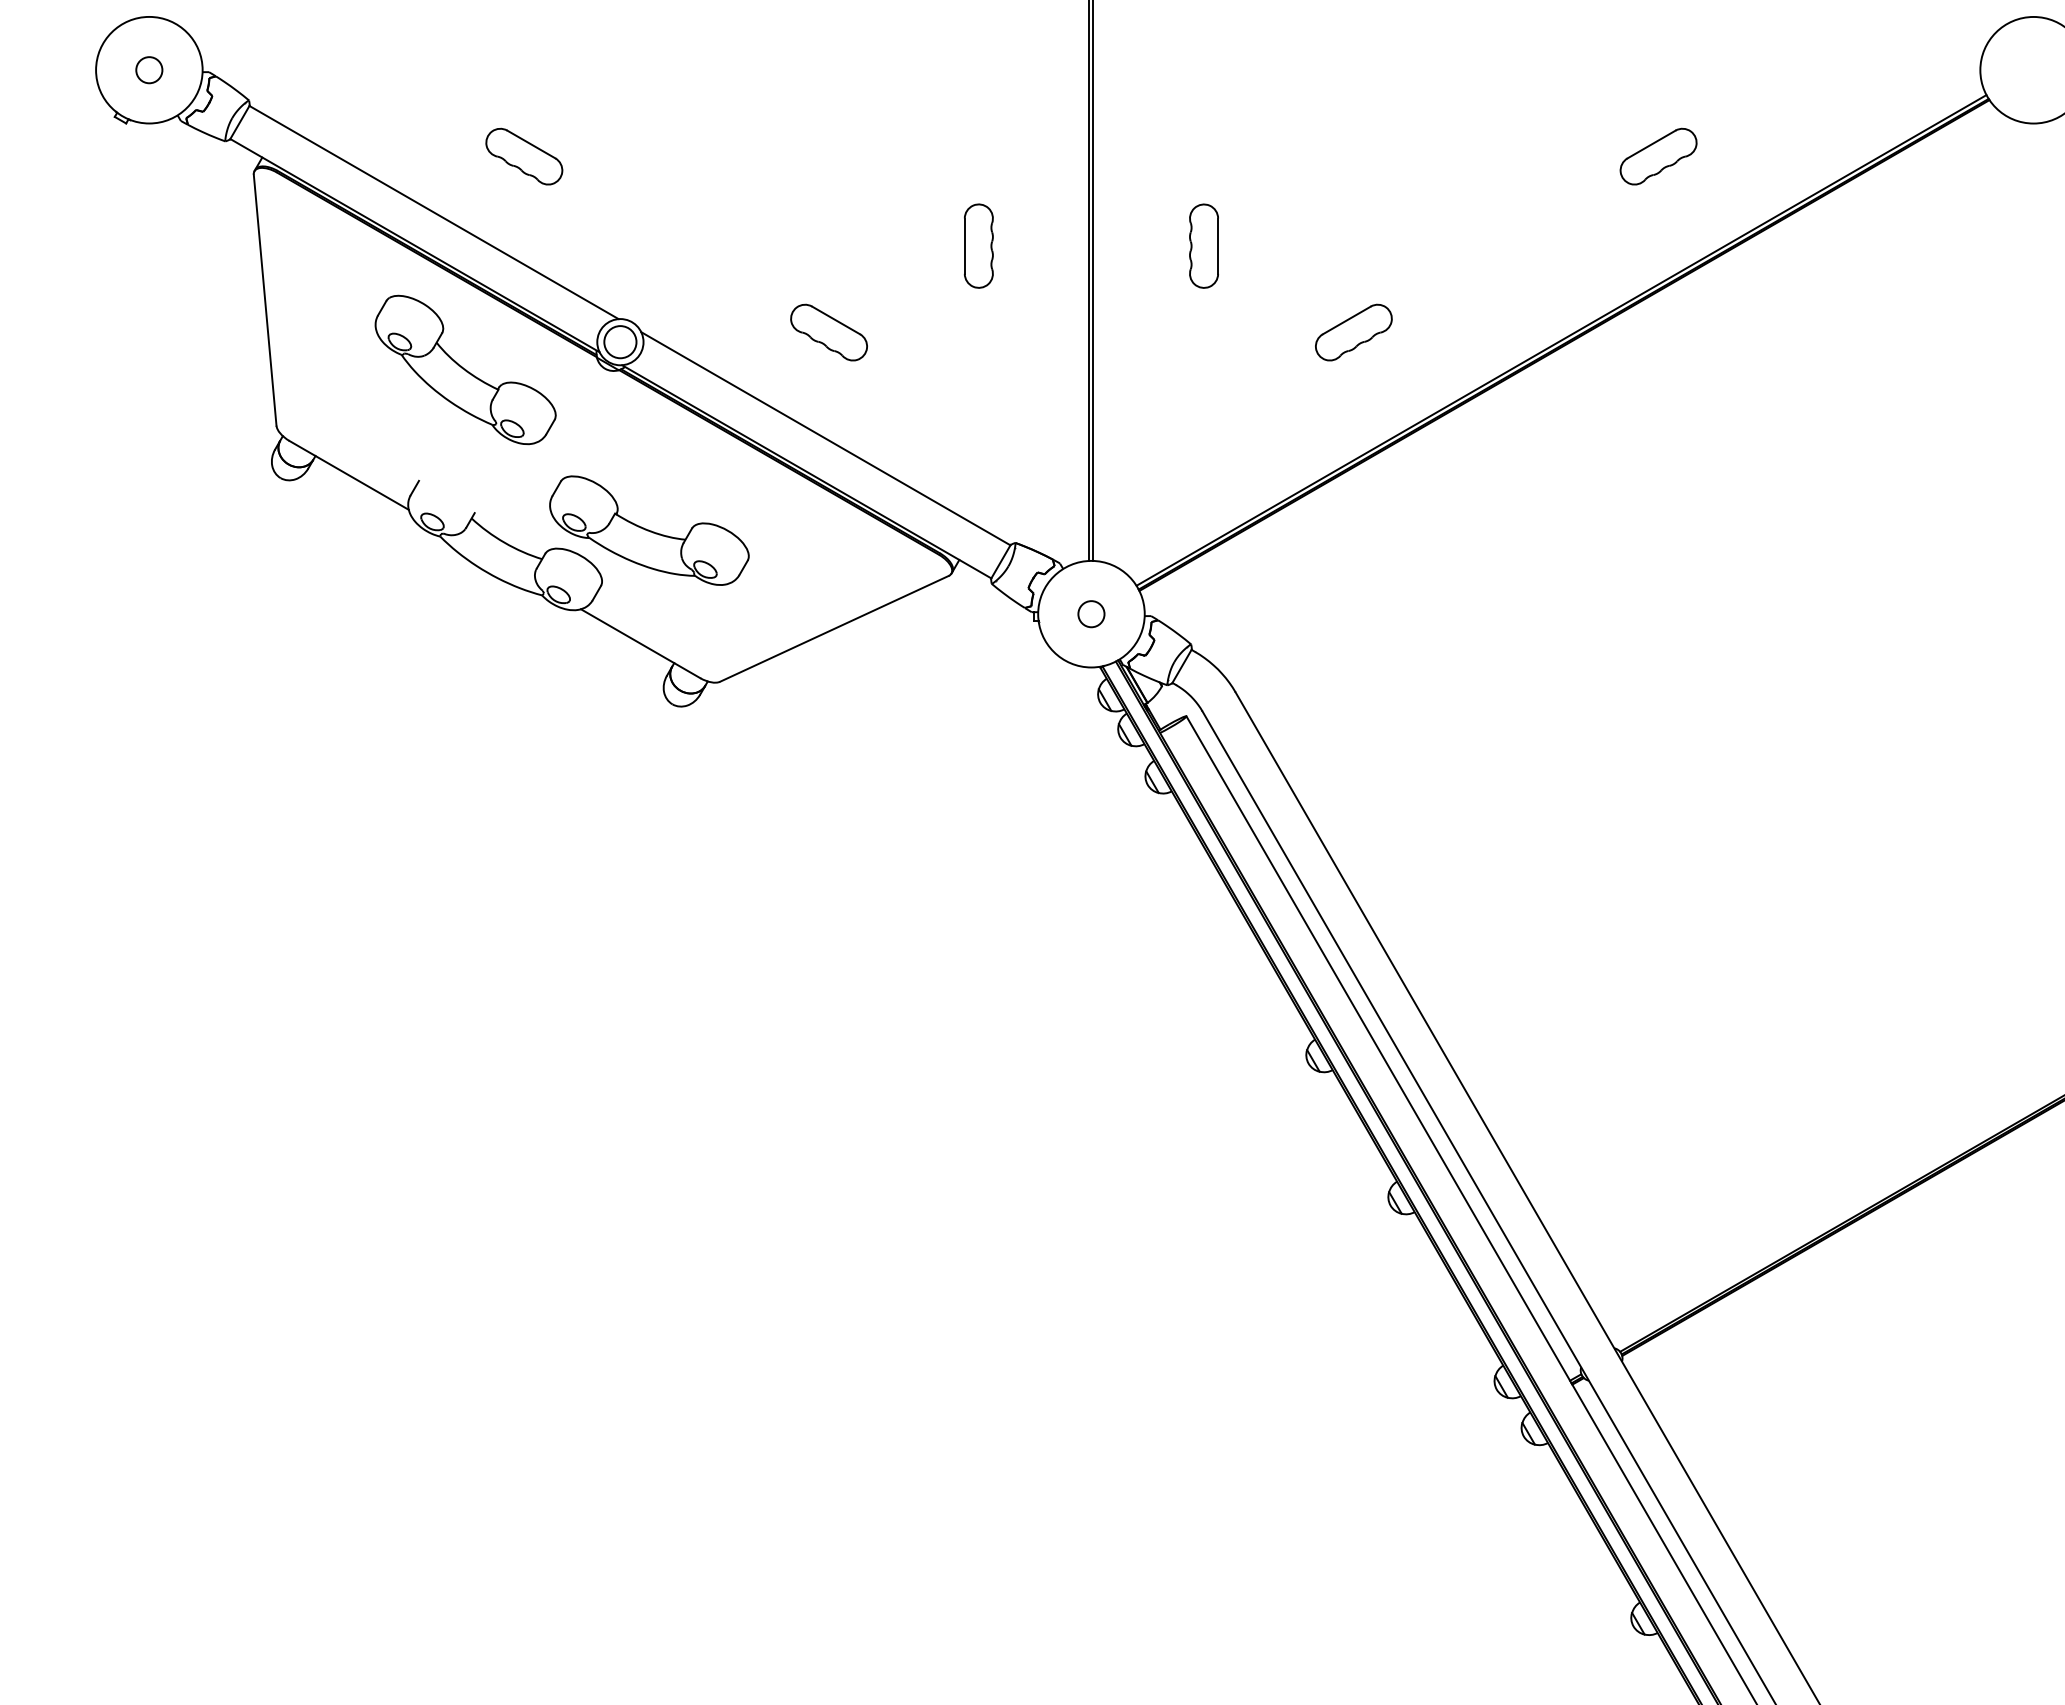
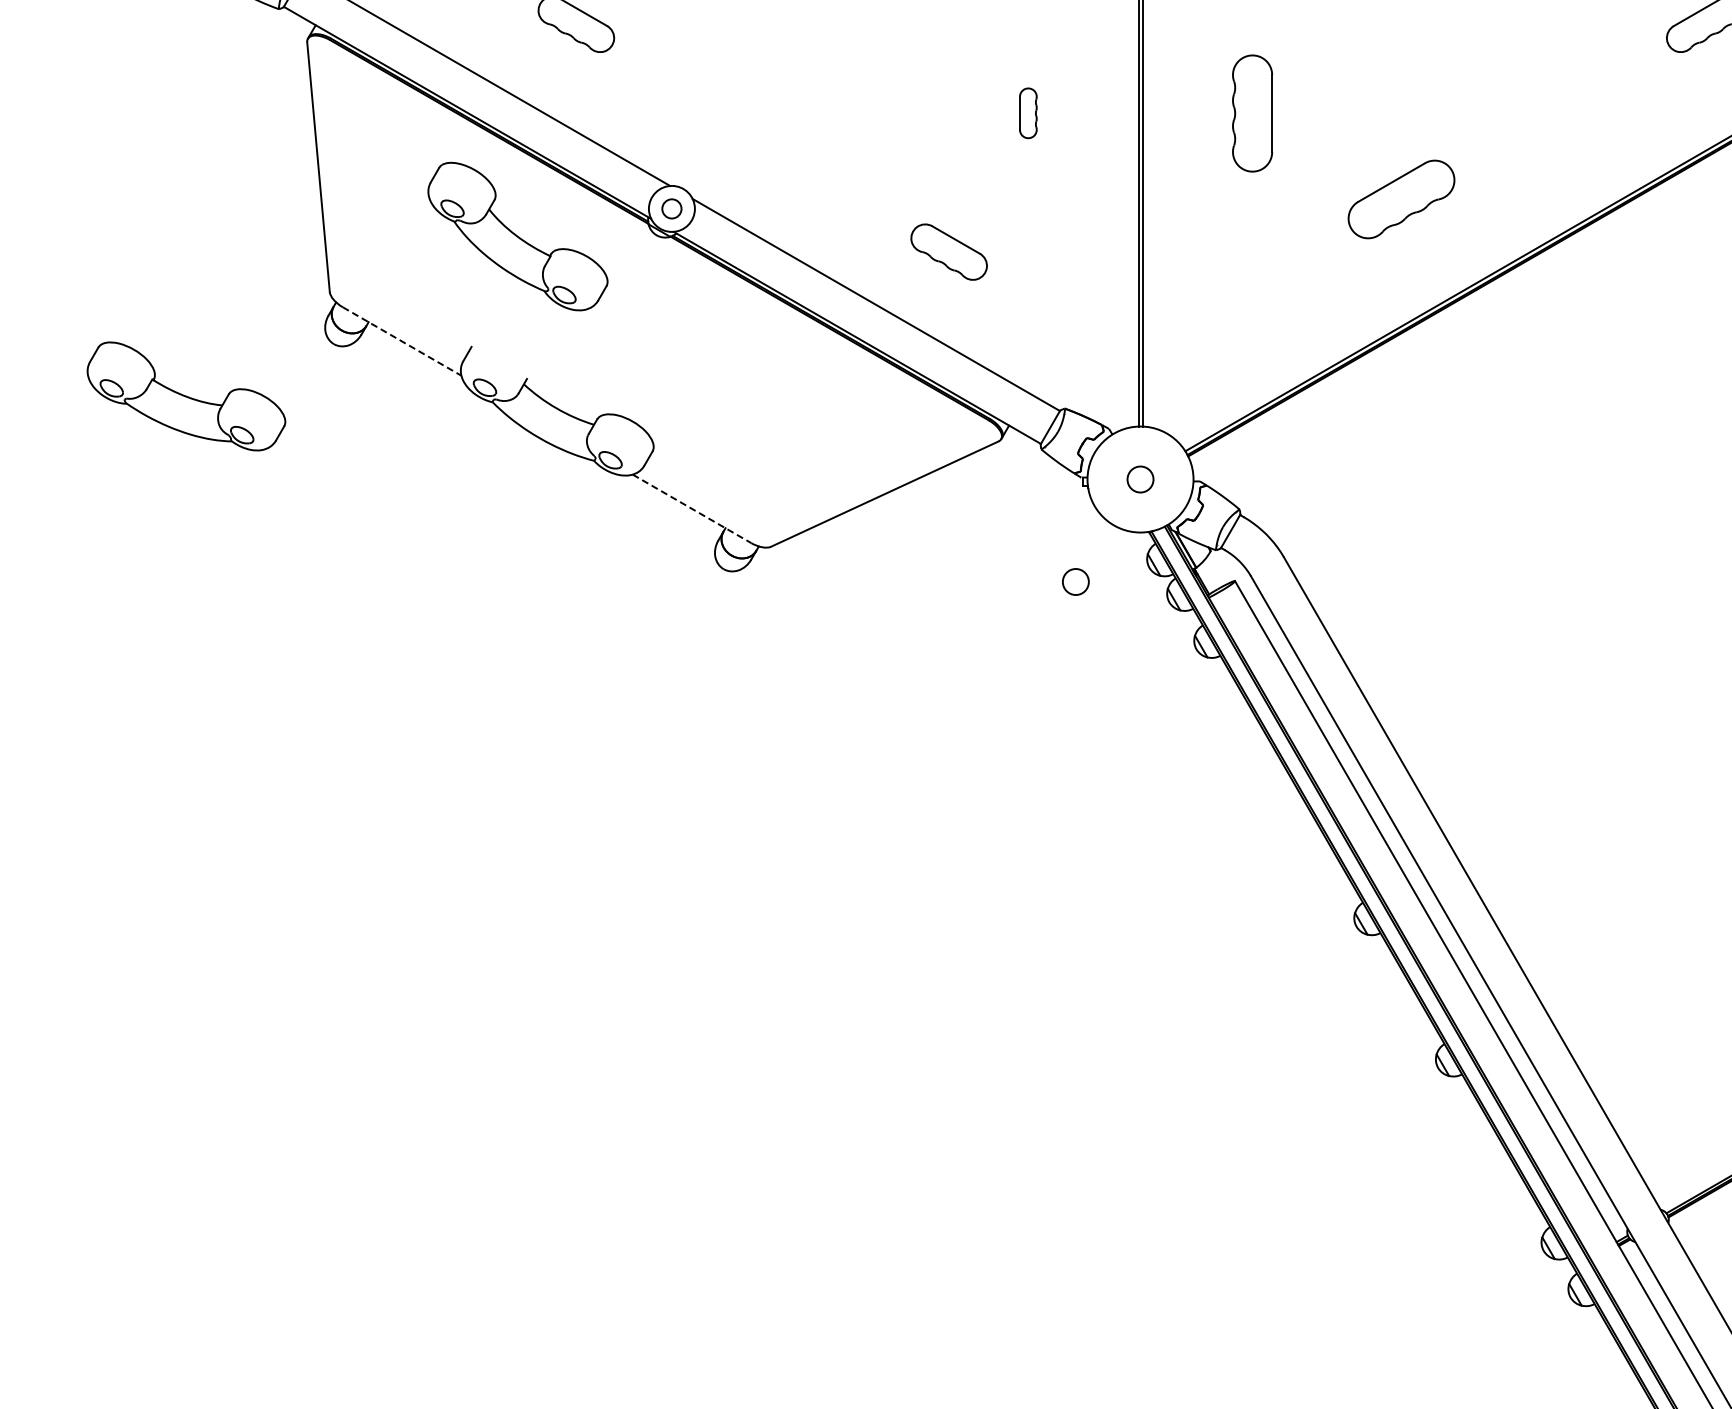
part: (978, 245) -> (1028, 112), size x0.6
part: (1203, 245) -> (1251, 112), size x1.4
part: (828, 332) -> (948, 252), moved
part: (1353, 332) -> (1401, 199), size x1.4
circle: (620, 342) -> (672, 209), size x0.6
line: (349, 475) -> (402, 341), solid -> dashed
part: (649, 530) -> (186, 396), moved
line: (640, 643) -> (691, 508), solid -> dashed
circle: (1026, 717) -> (1075, 582), added

